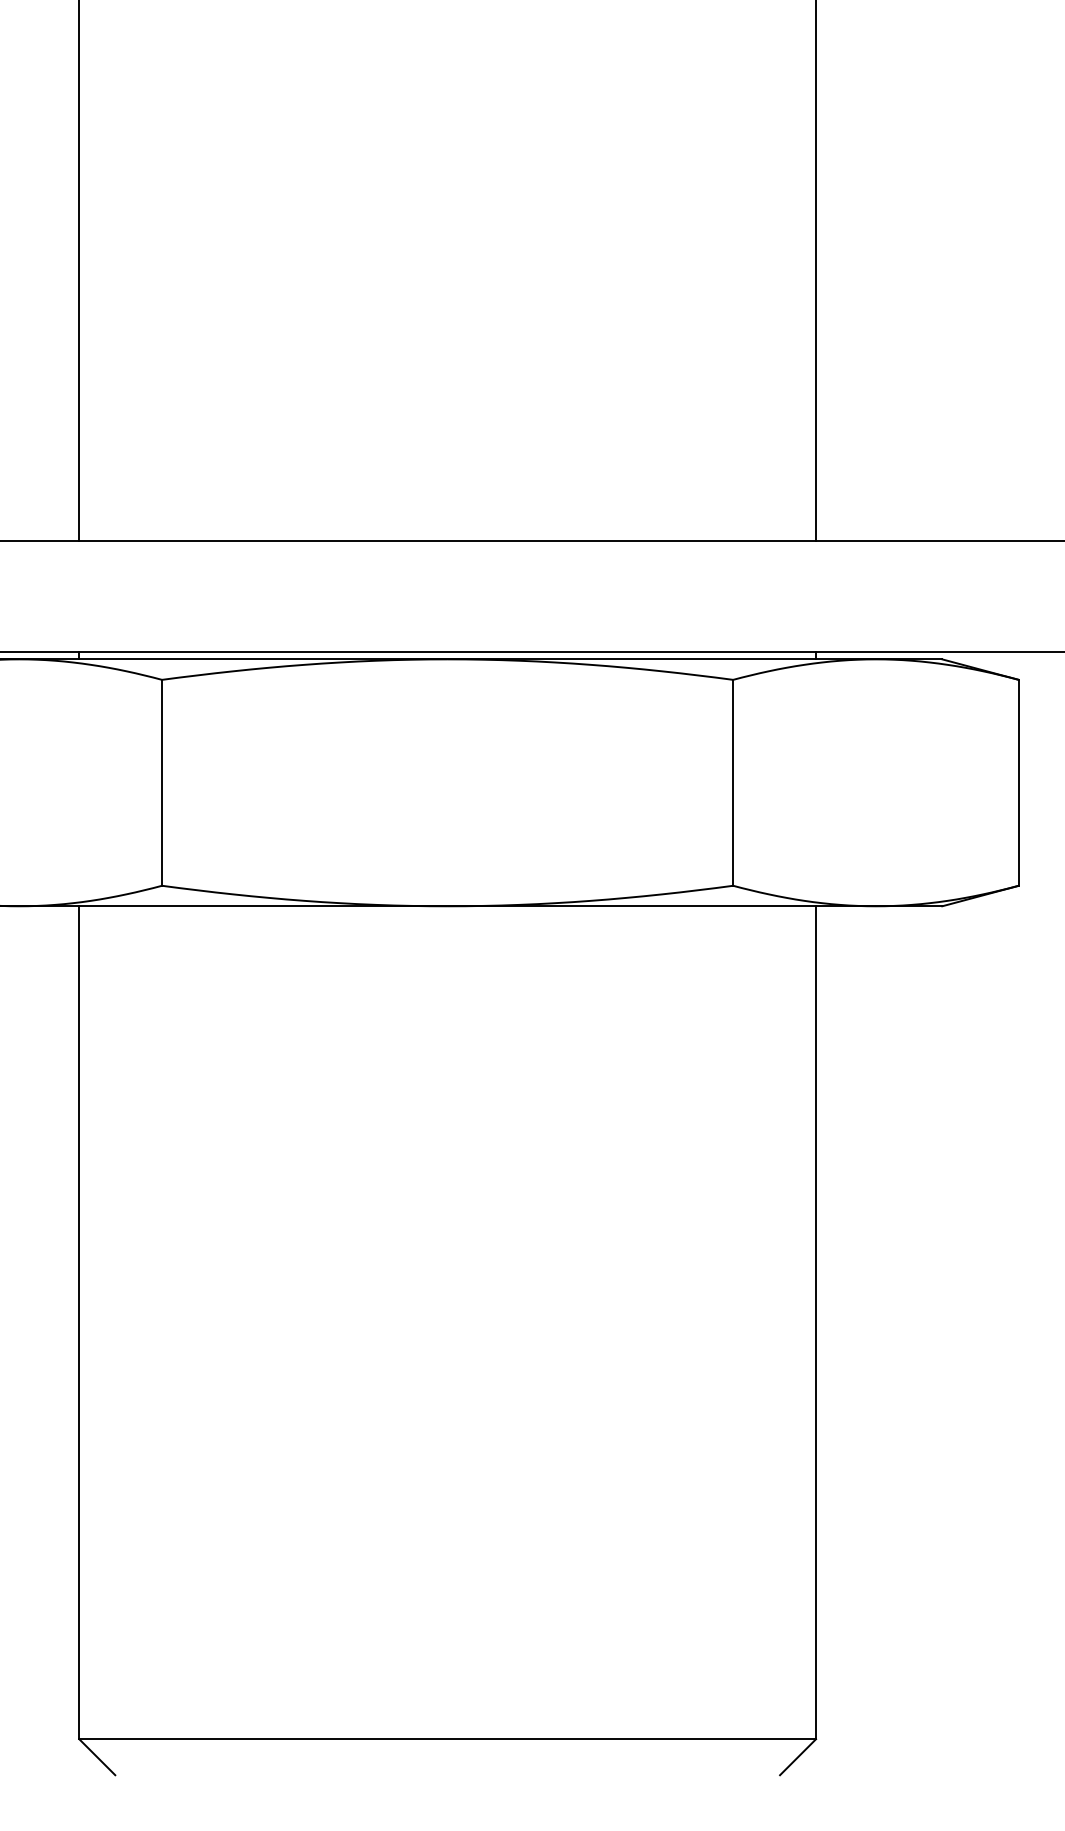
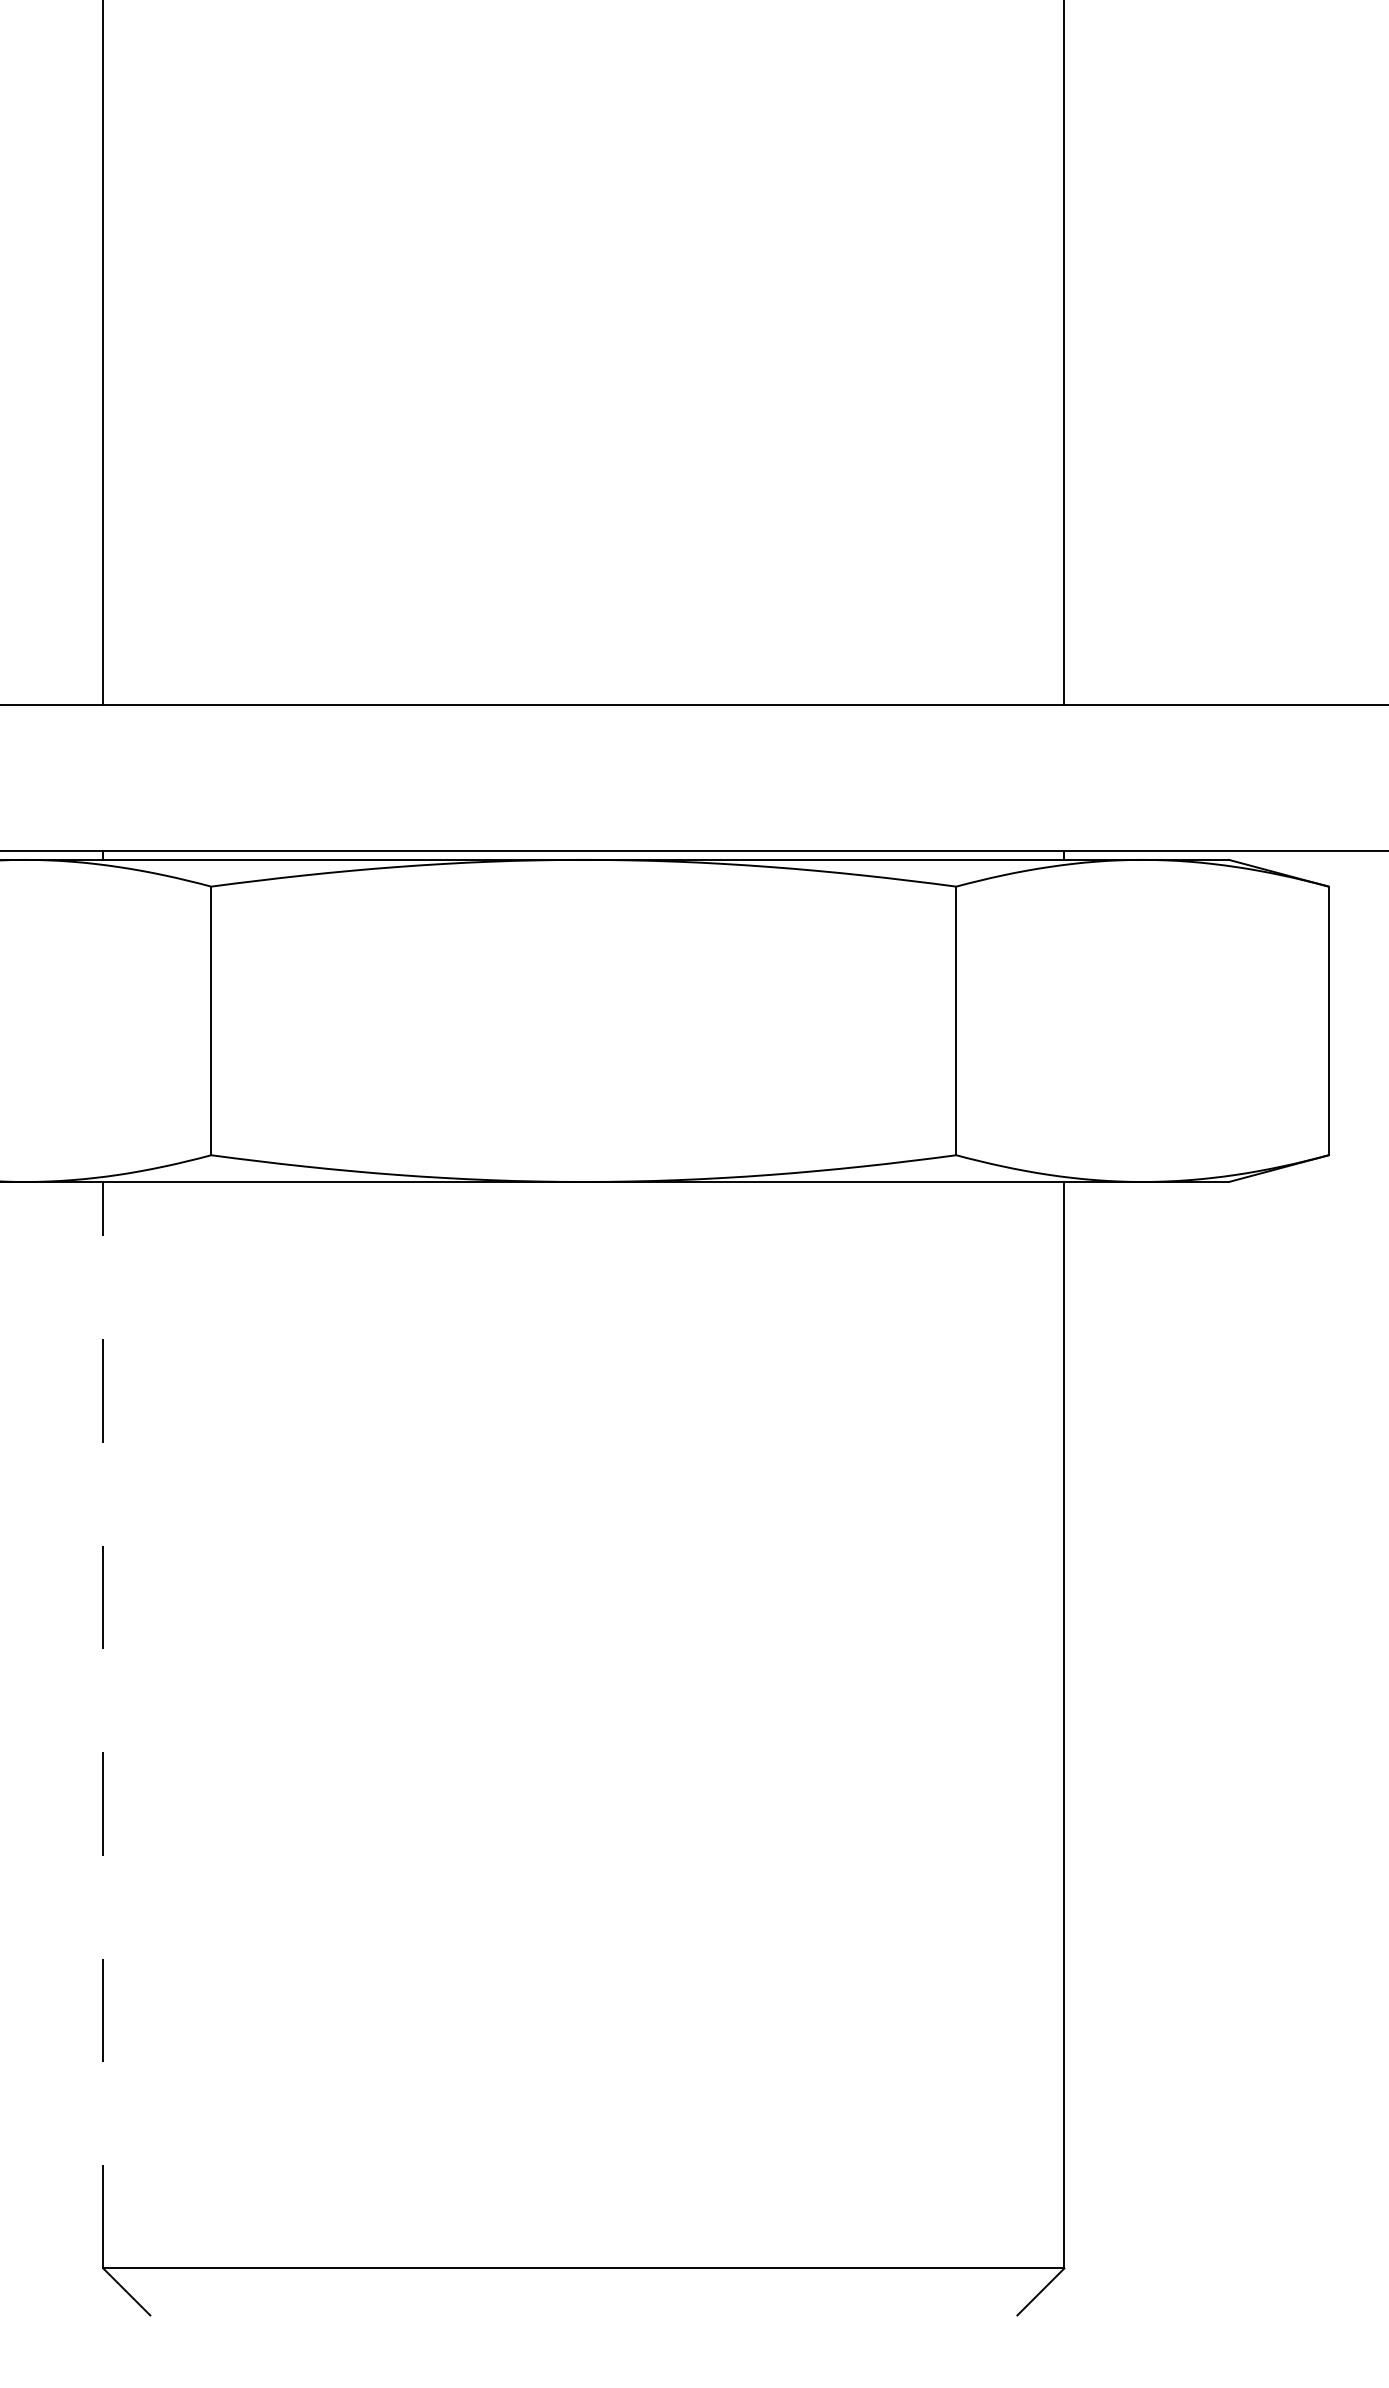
line: (79, 1322) -> (103, 1724), solid -> dashed

